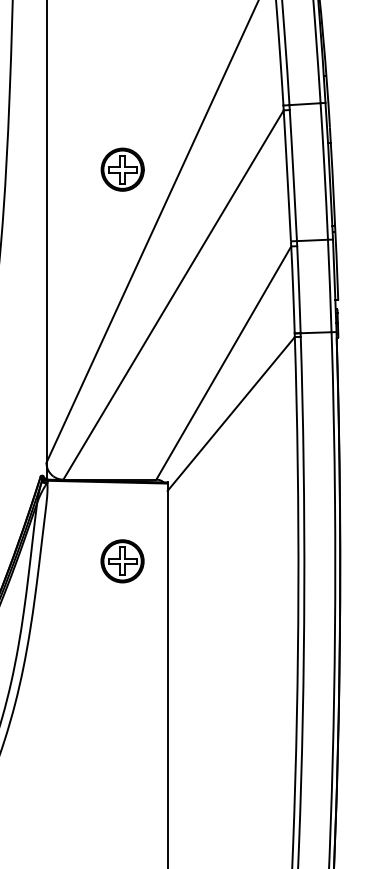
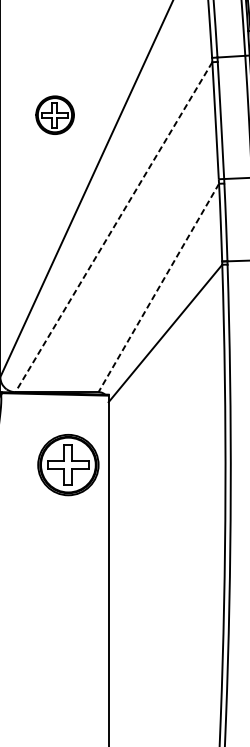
part: (122, 169) -> (54, 115), moved
line: (173, 295) -> (113, 227), solid -> dashed
line: (223, 363) -> (158, 288), solid -> dashed
part: (122, 561) -> (68, 465), size x1.6

